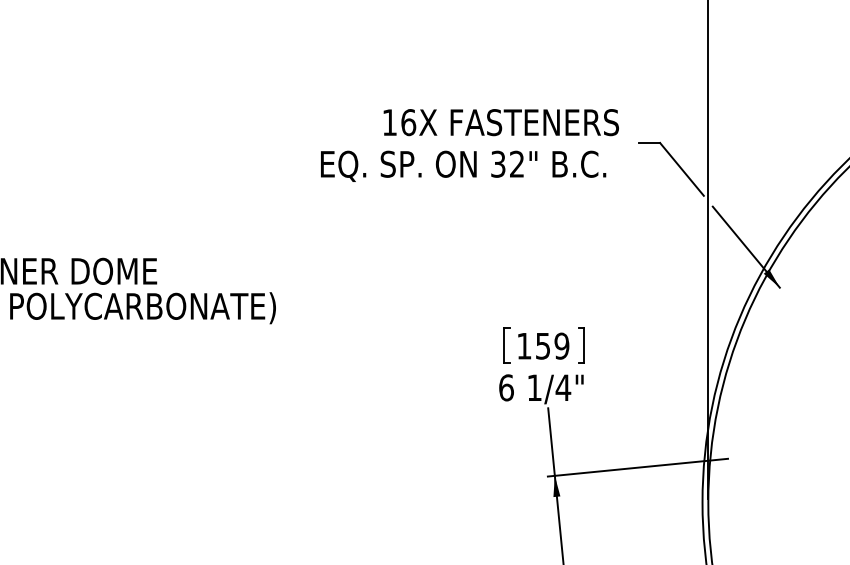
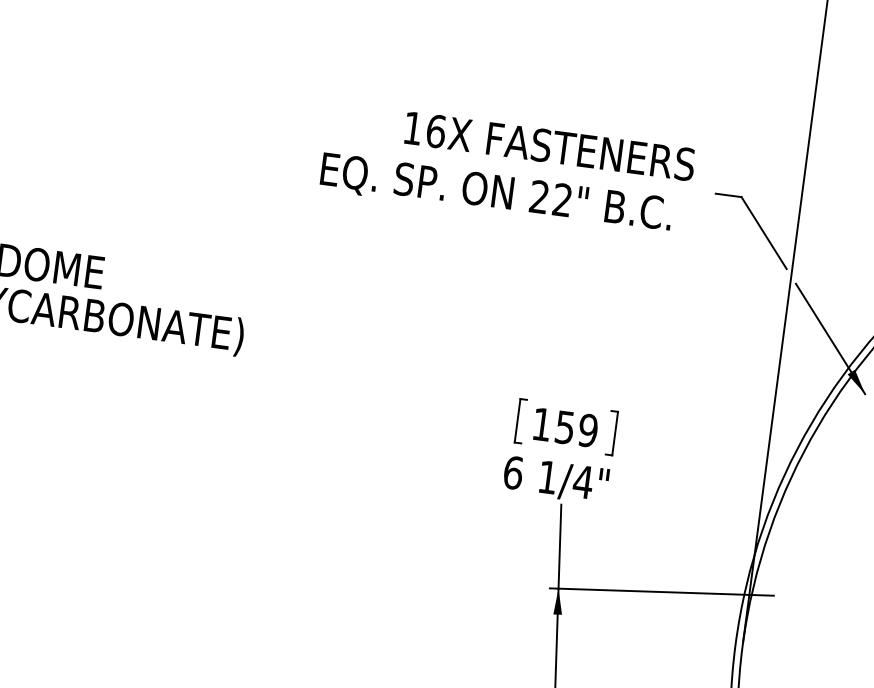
text: (498, 164) -> (539, 197), 32" -> 22"

